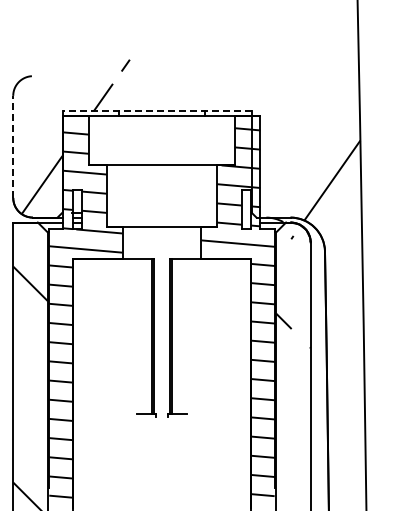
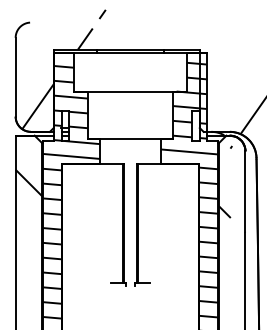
line: (157, 111) -> (127, 49), dashed -> solid
line: (13, 146) -> (15, 76), dashed -> solid

